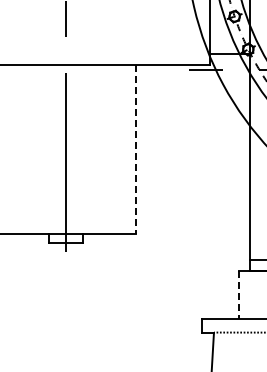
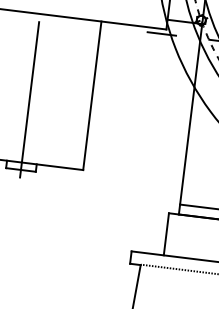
line: (136, 149) -> (92, 95), dashed -> solid
line: (238, 295) -> (166, 234), dashed -> solid

